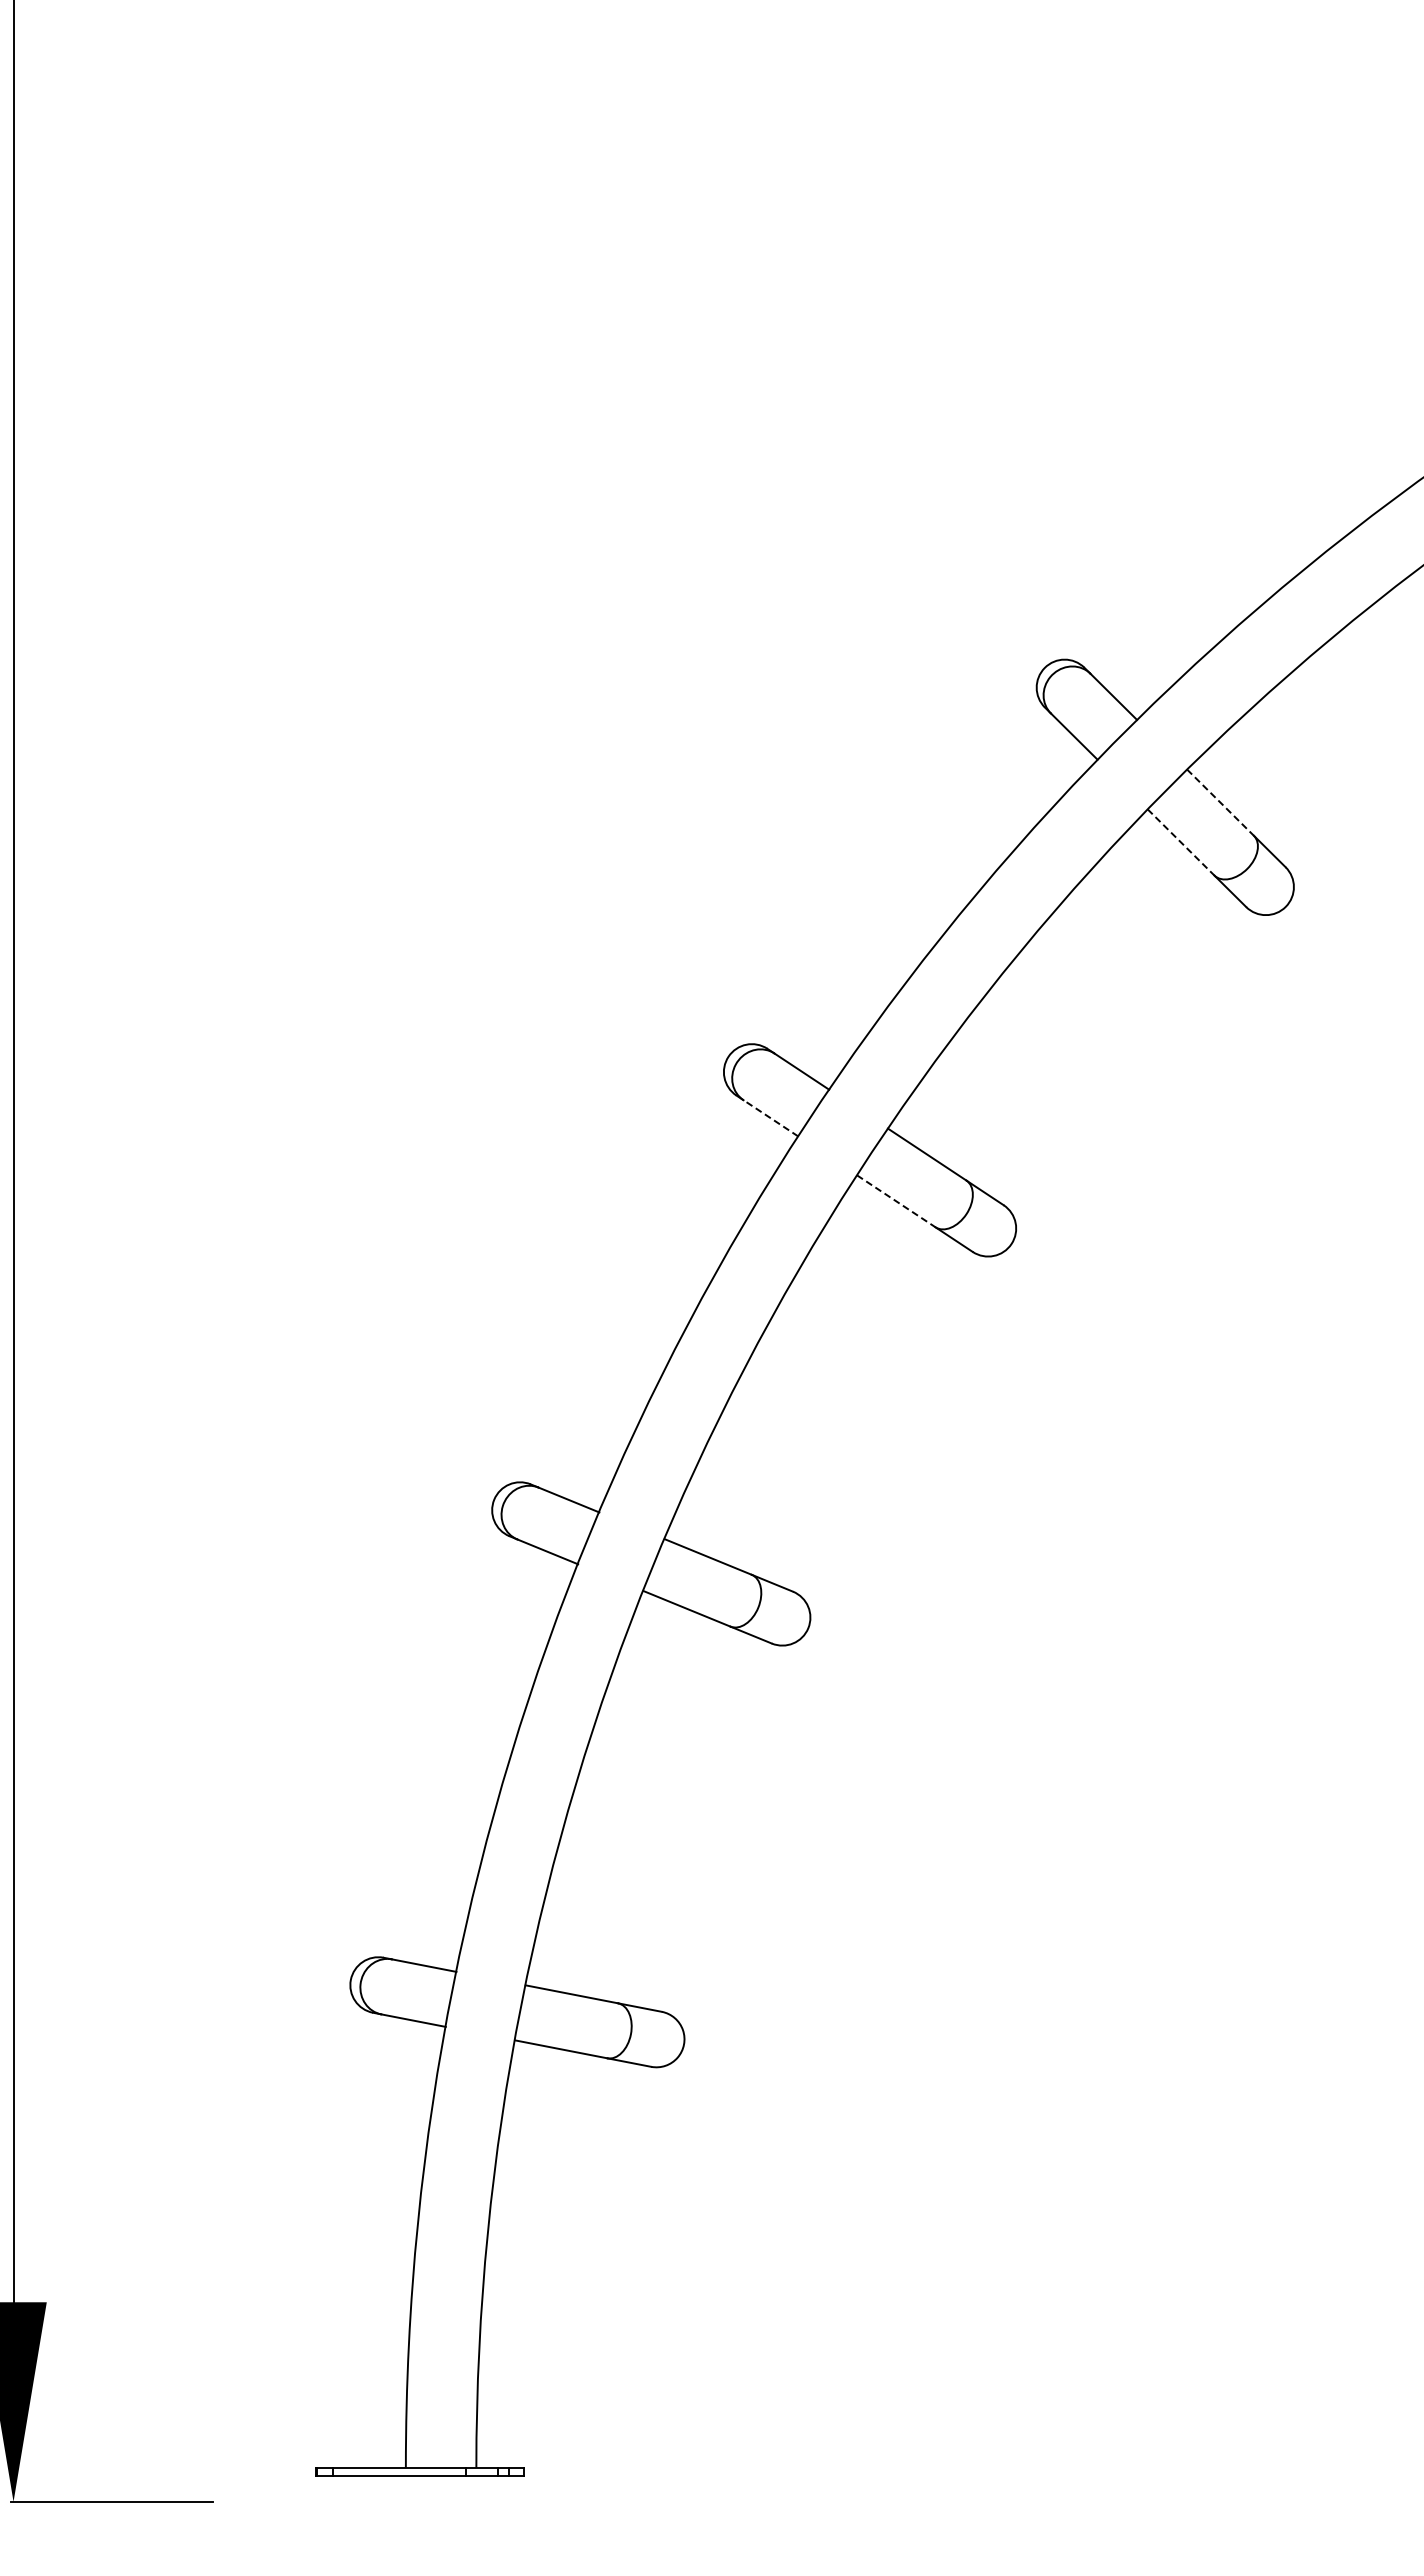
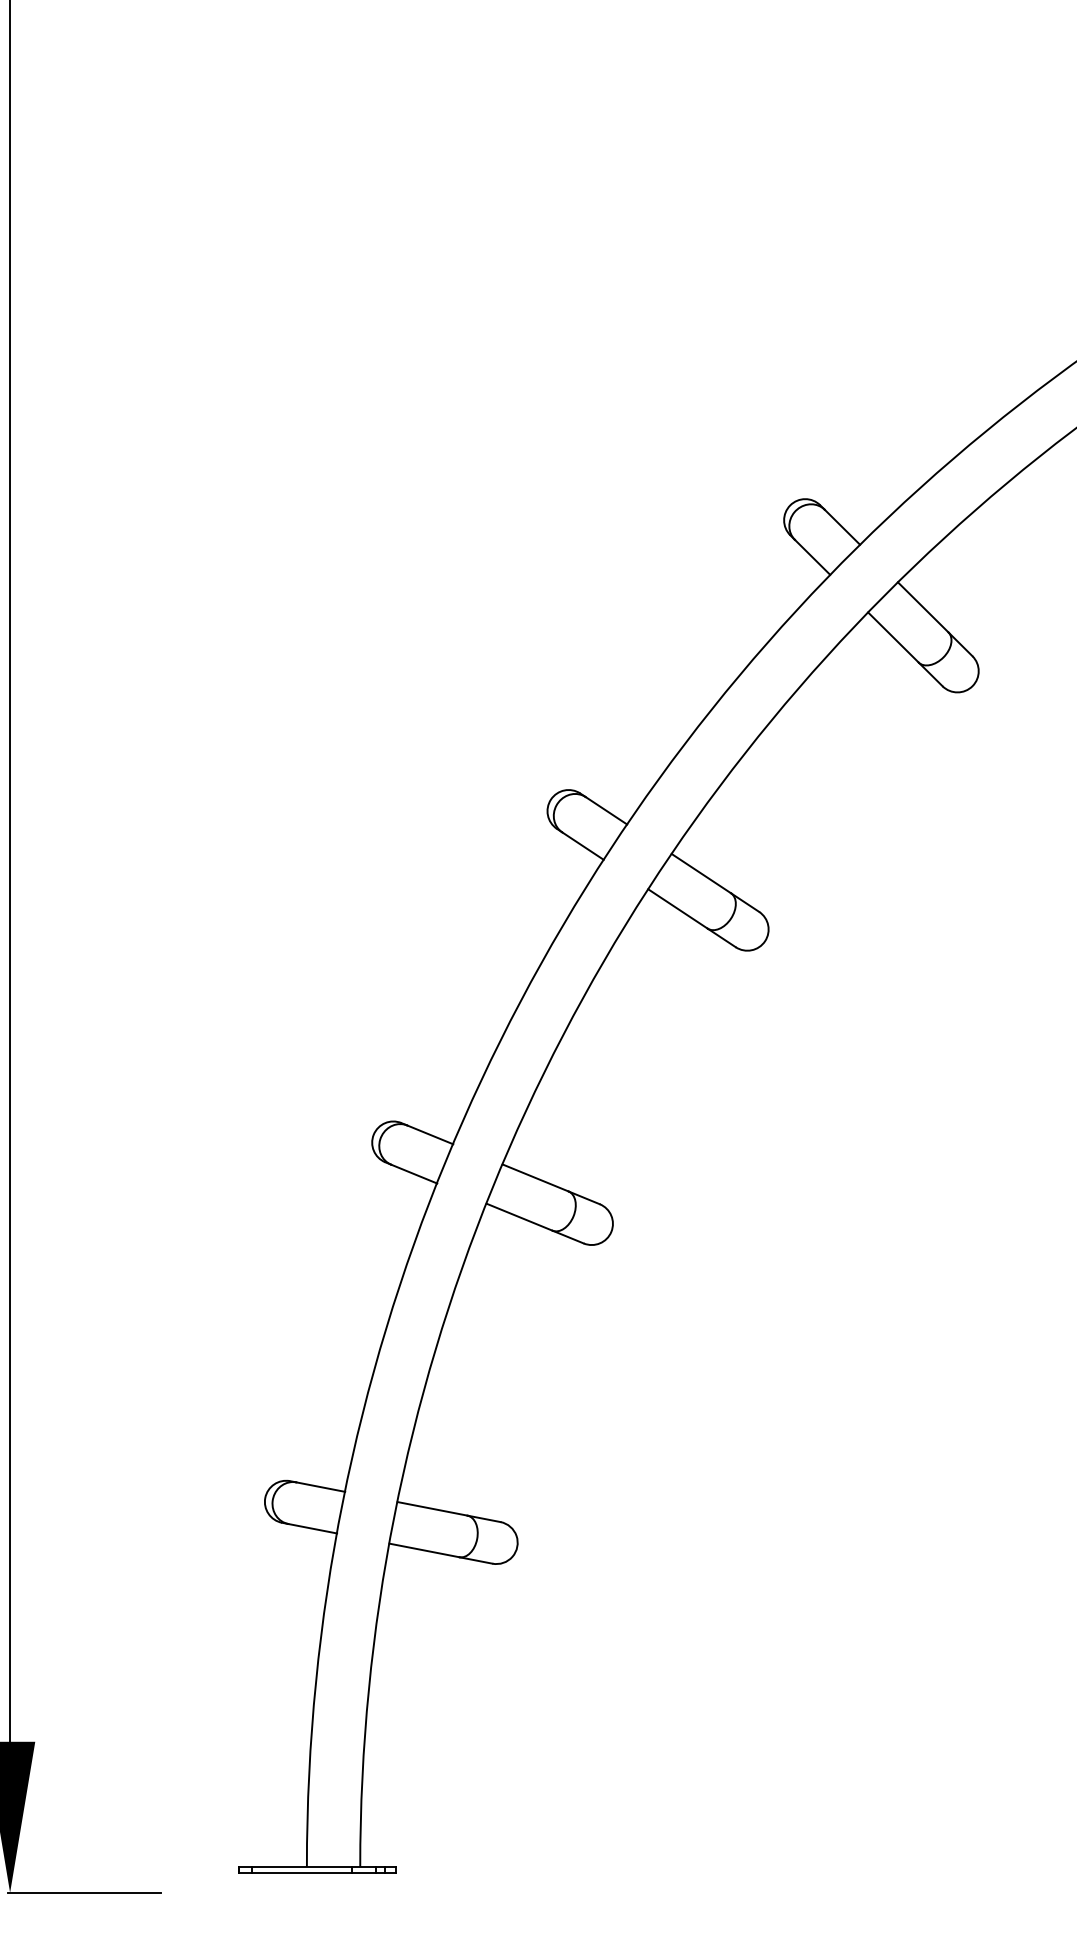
line: (1220, 803) -> (923, 607), dashed -> solid
line: (1181, 842) -> (893, 637), dashed -> solid
line: (770, 1118) -> (582, 846), dashed -> solid
line: (896, 1201) -> (678, 909), dashed -> solid

